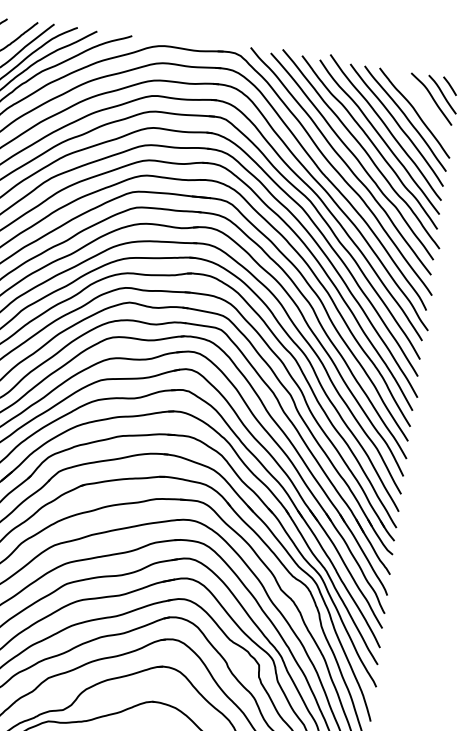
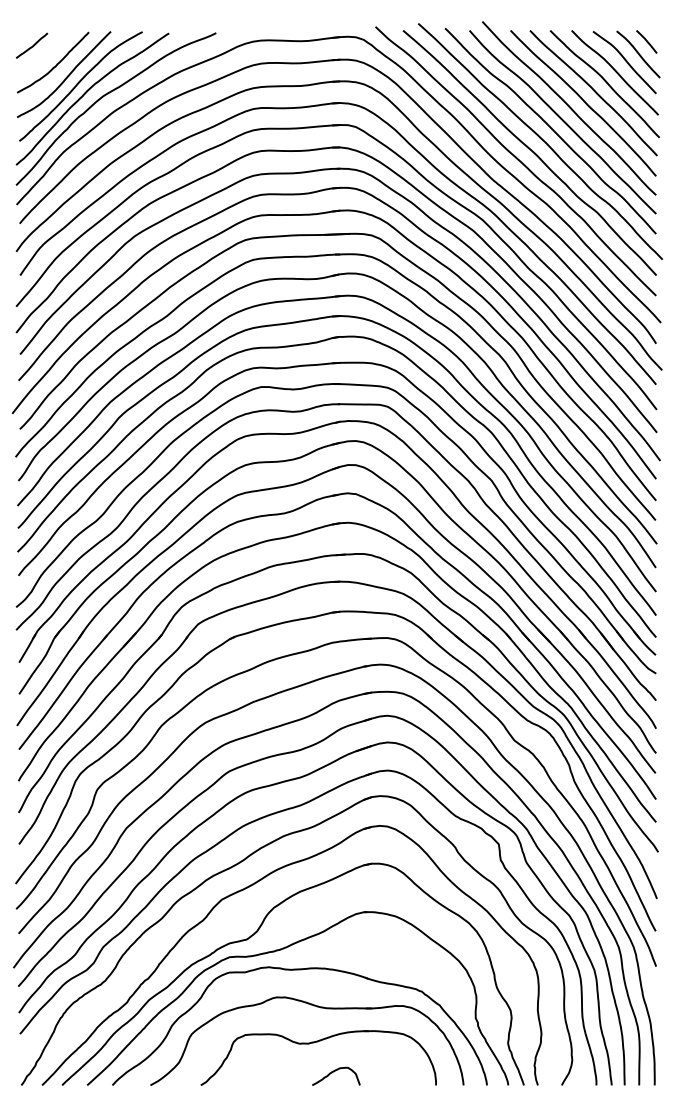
curve: (423, 104) -> (614, 71), added

